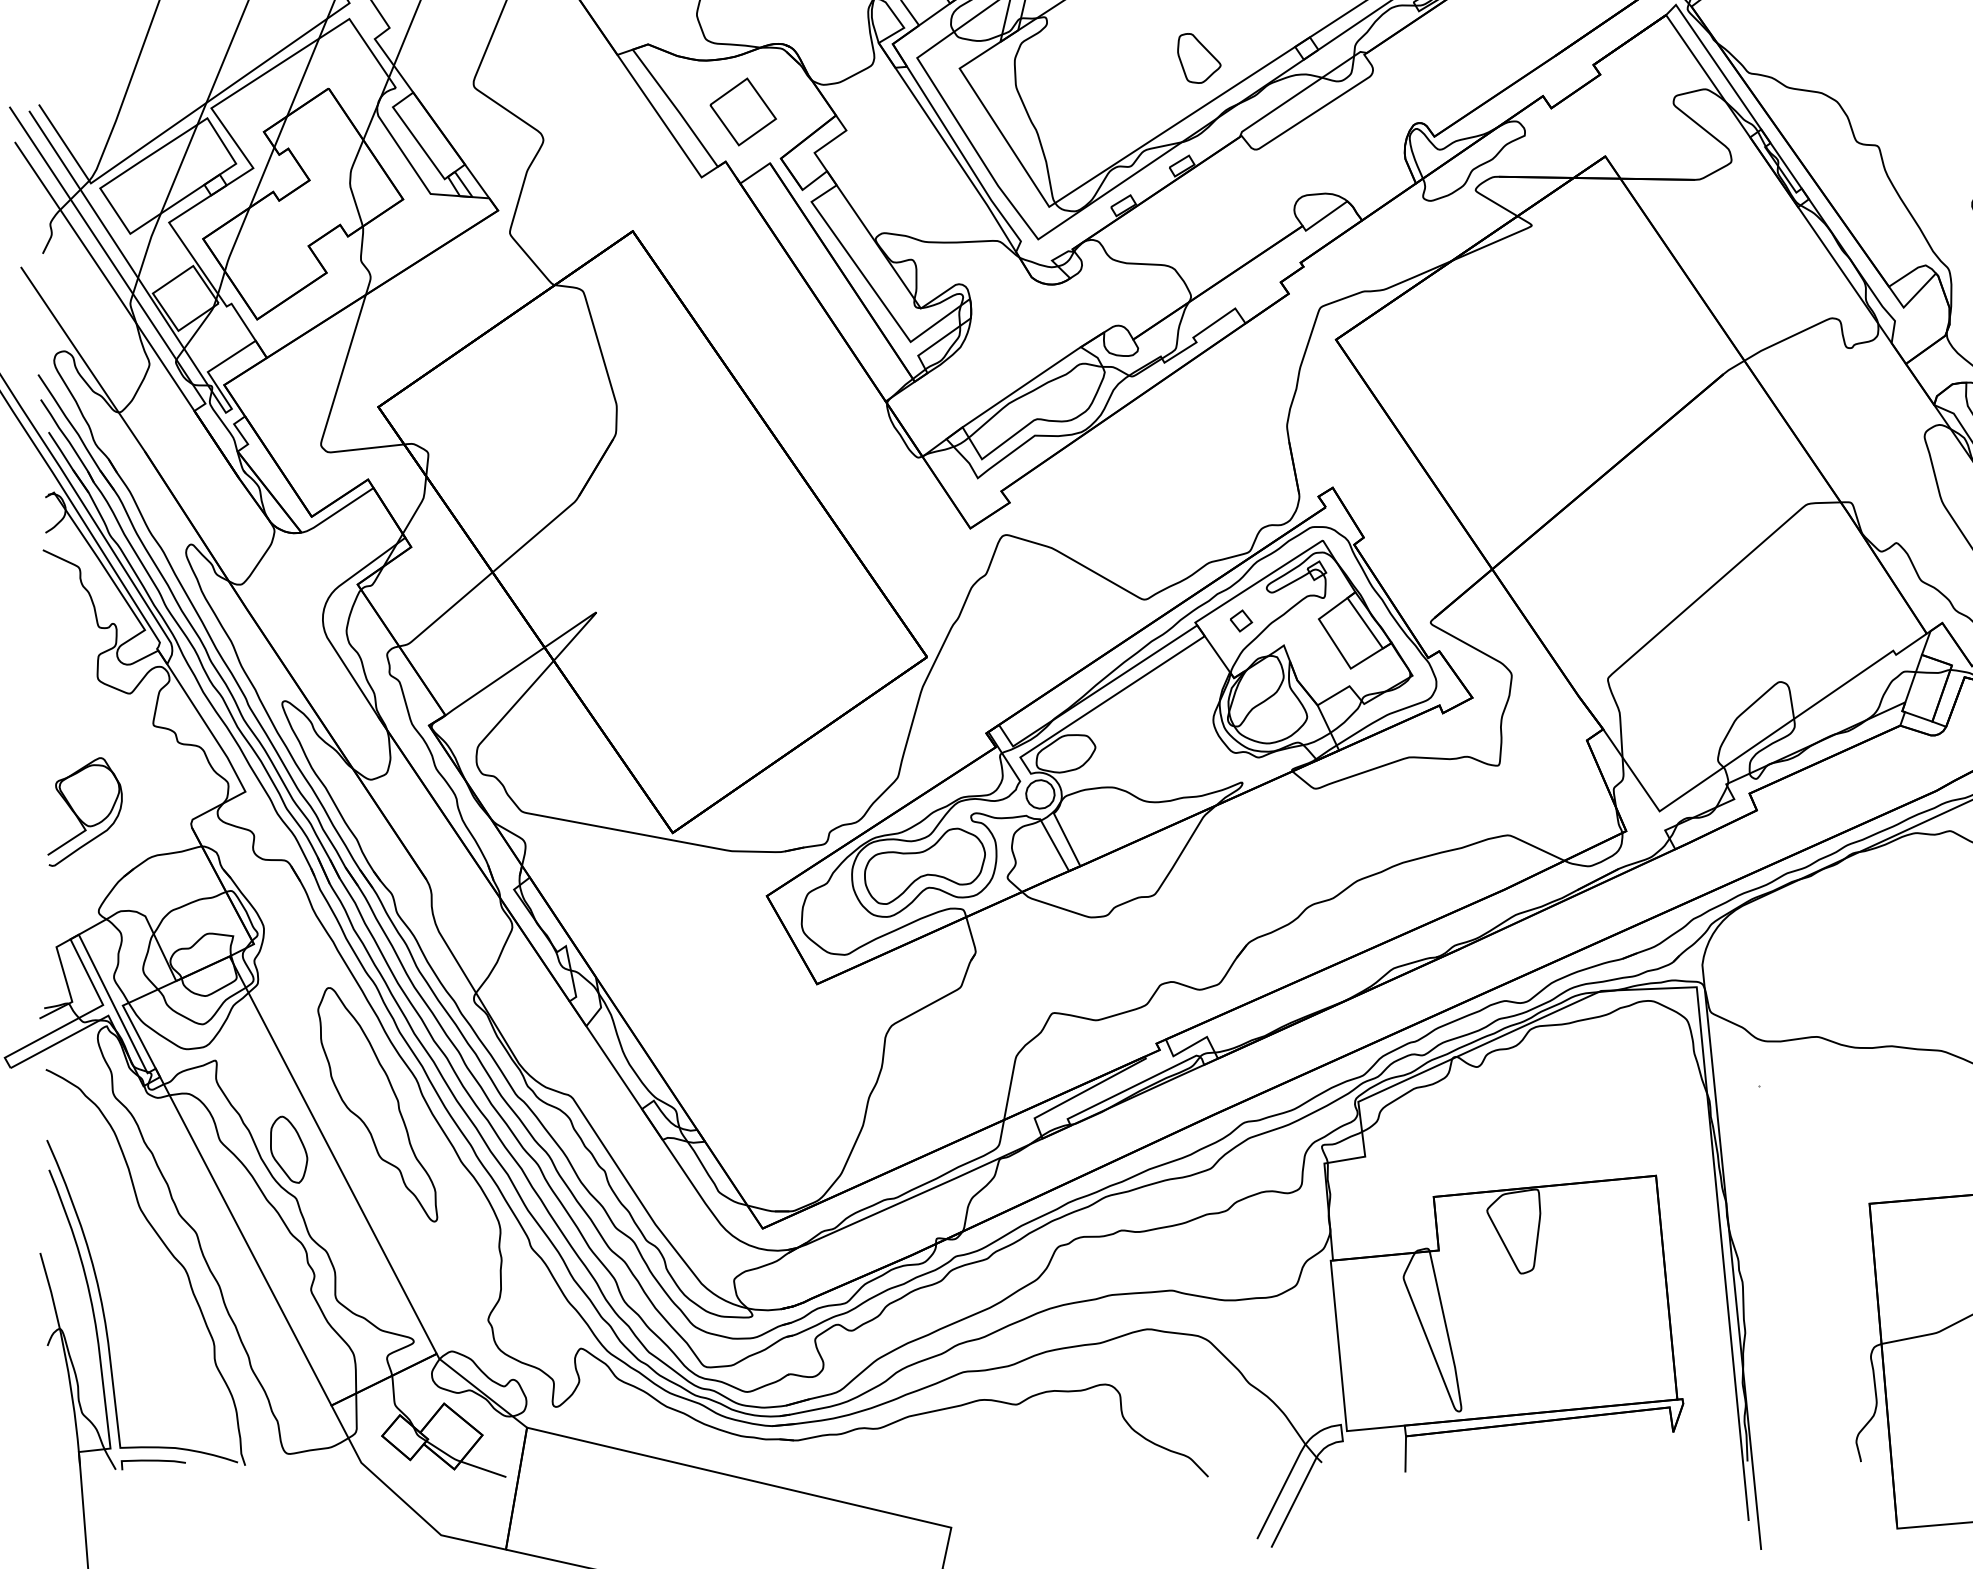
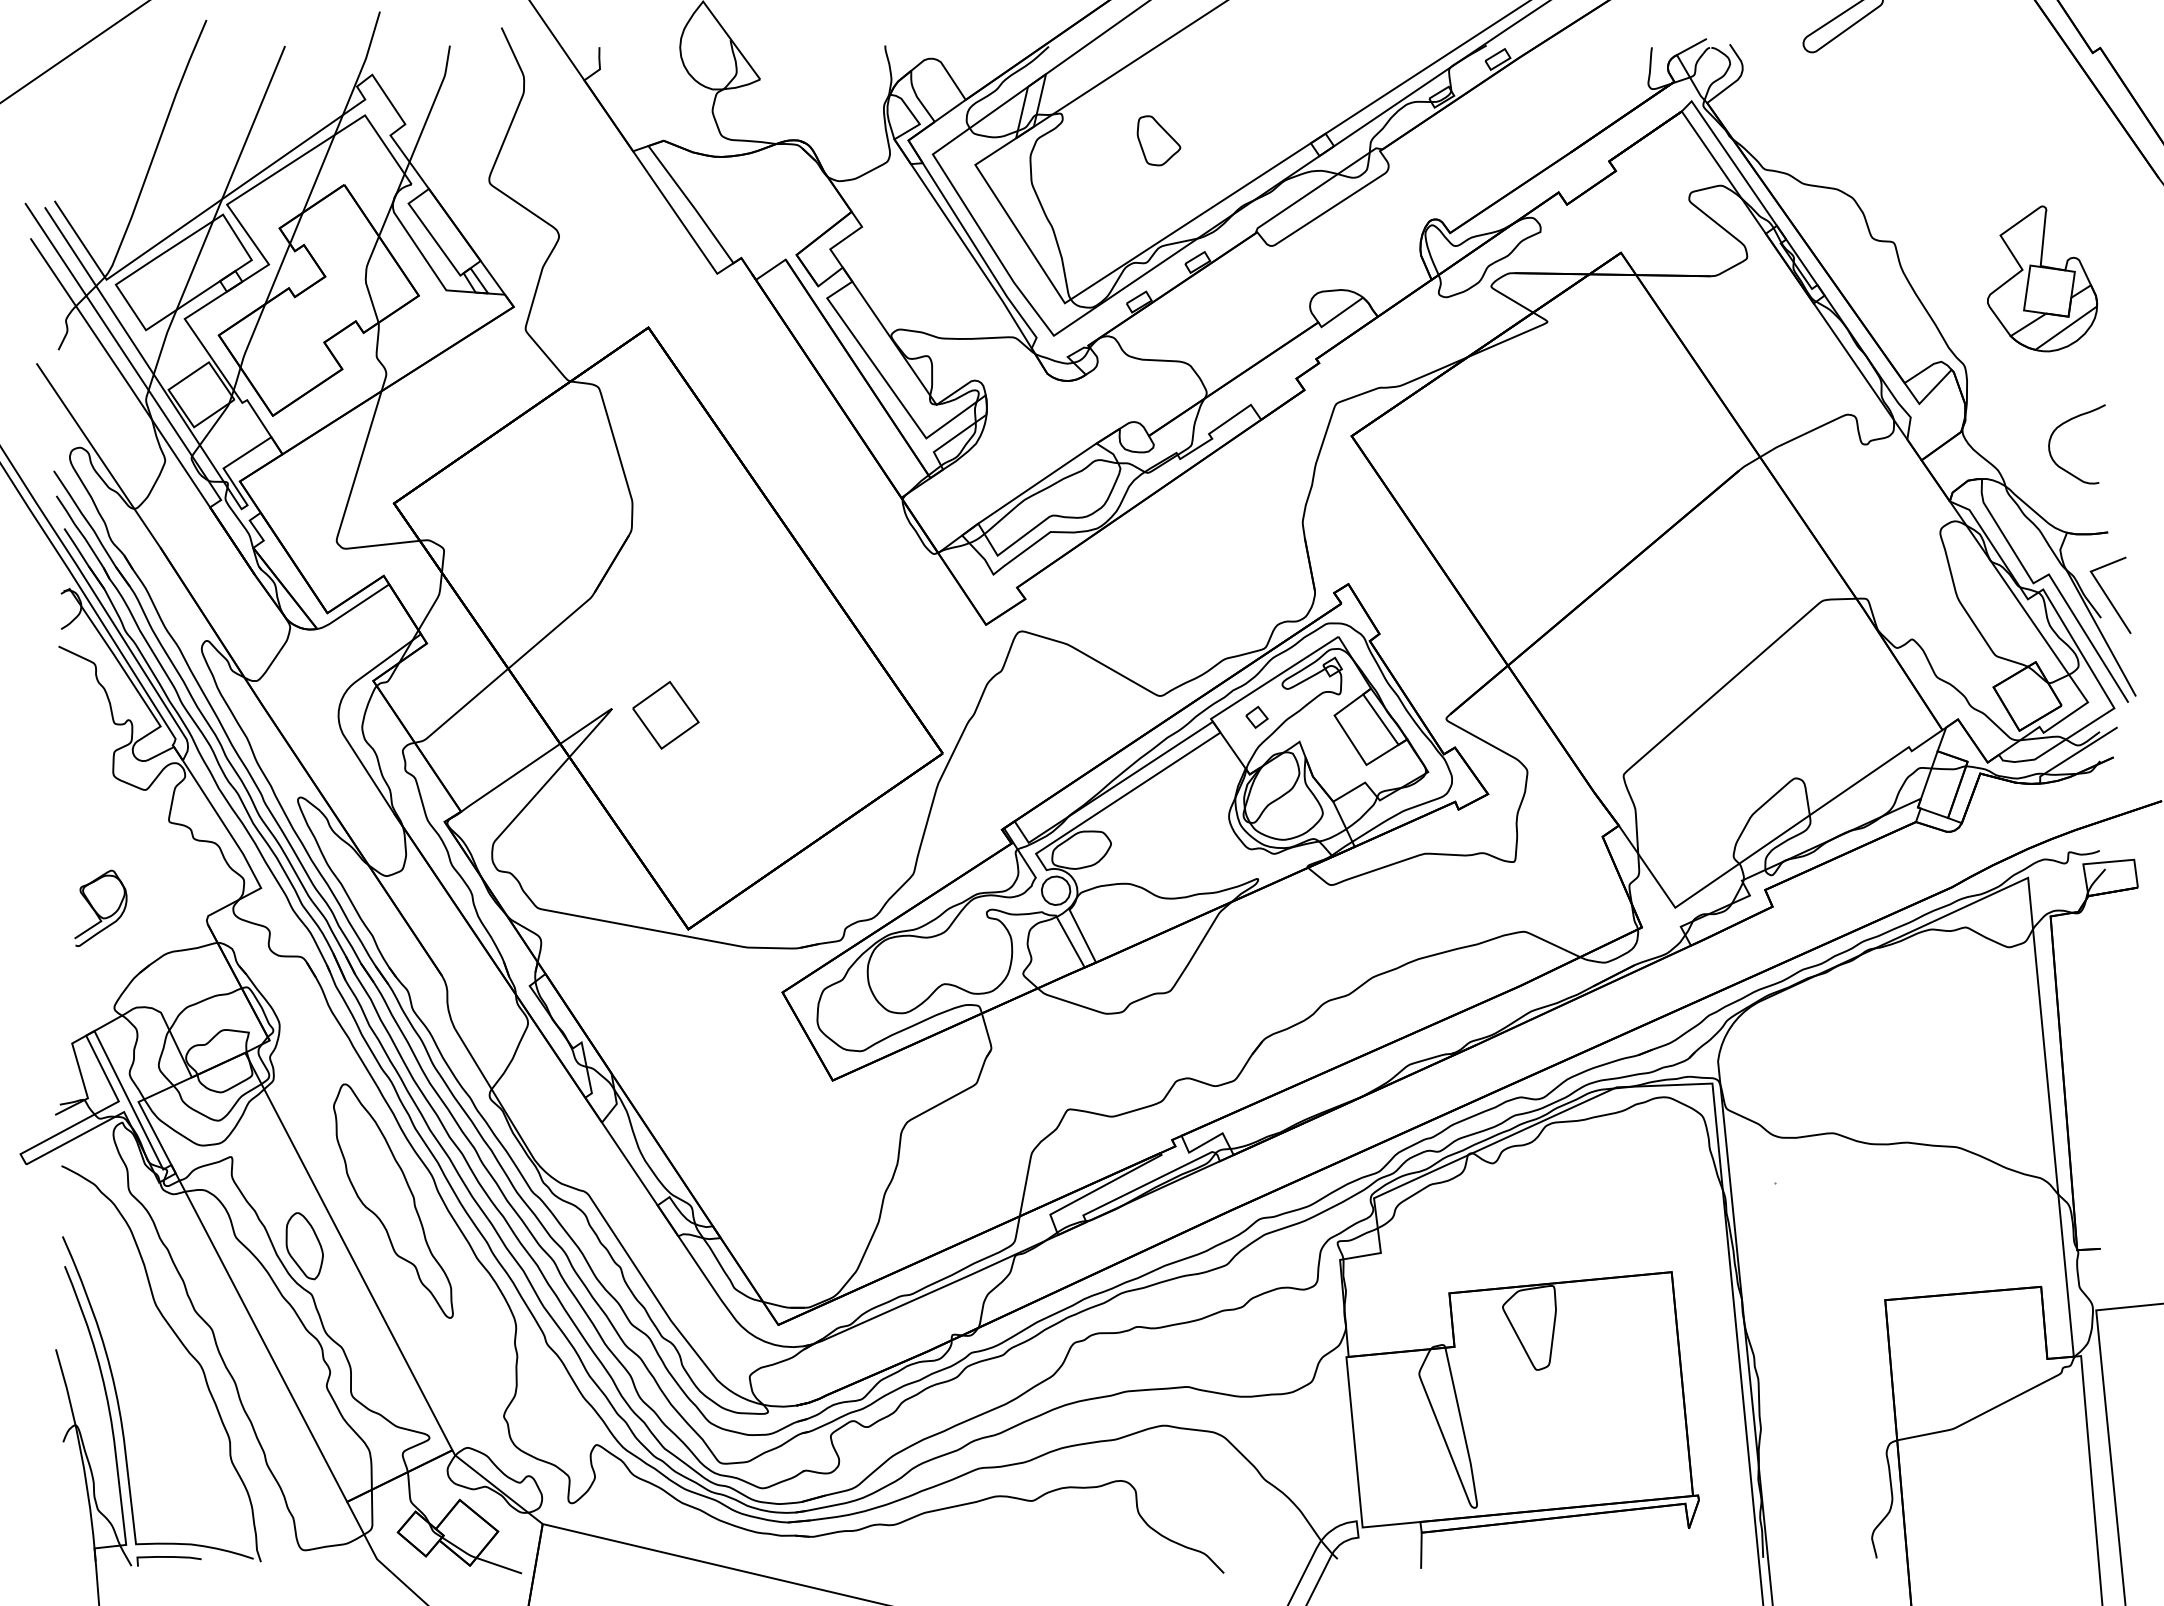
part: (1198, 58) -> (1158, 140), moved
part: (742, 112) -> (665, 715), moved
part: (84, 812) -> (100, 908), size x0.7
part: (924, 866) -> (940, 962), removed

